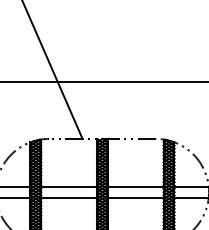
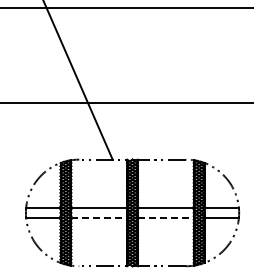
line: (69, 197) -> (99, 218), solid -> dashed
line: (135, 197) -> (165, 218), solid -> dashed

